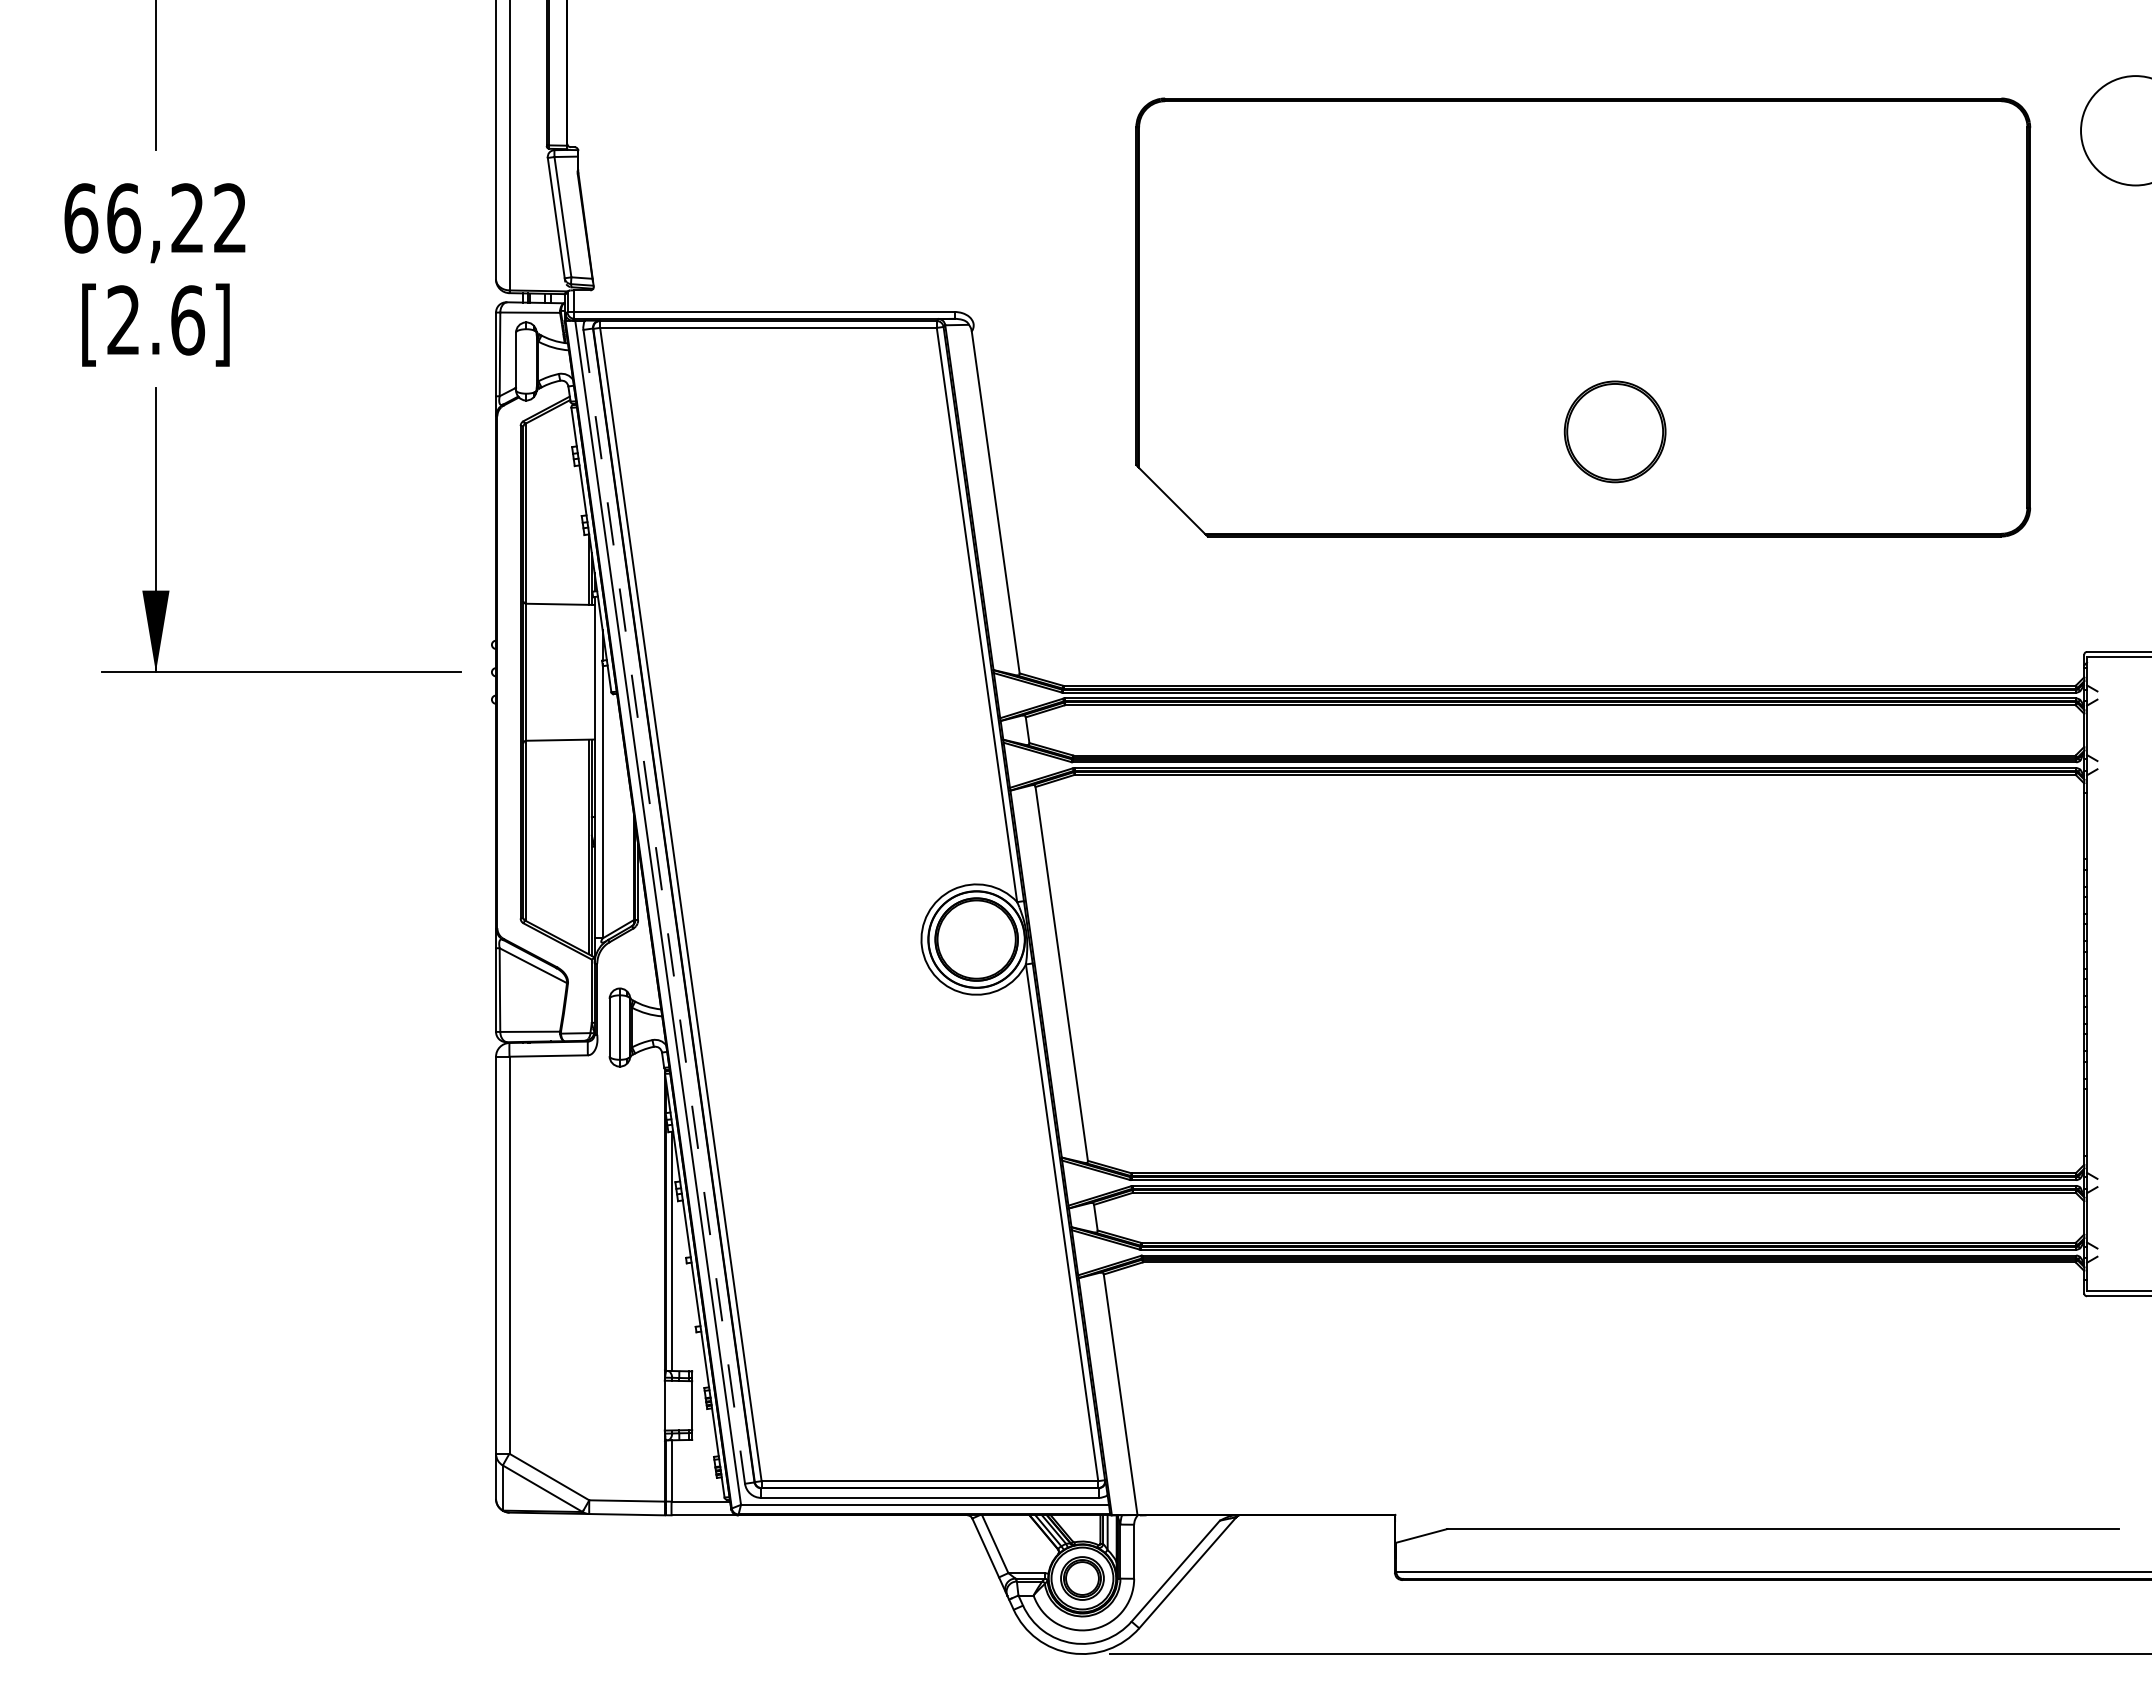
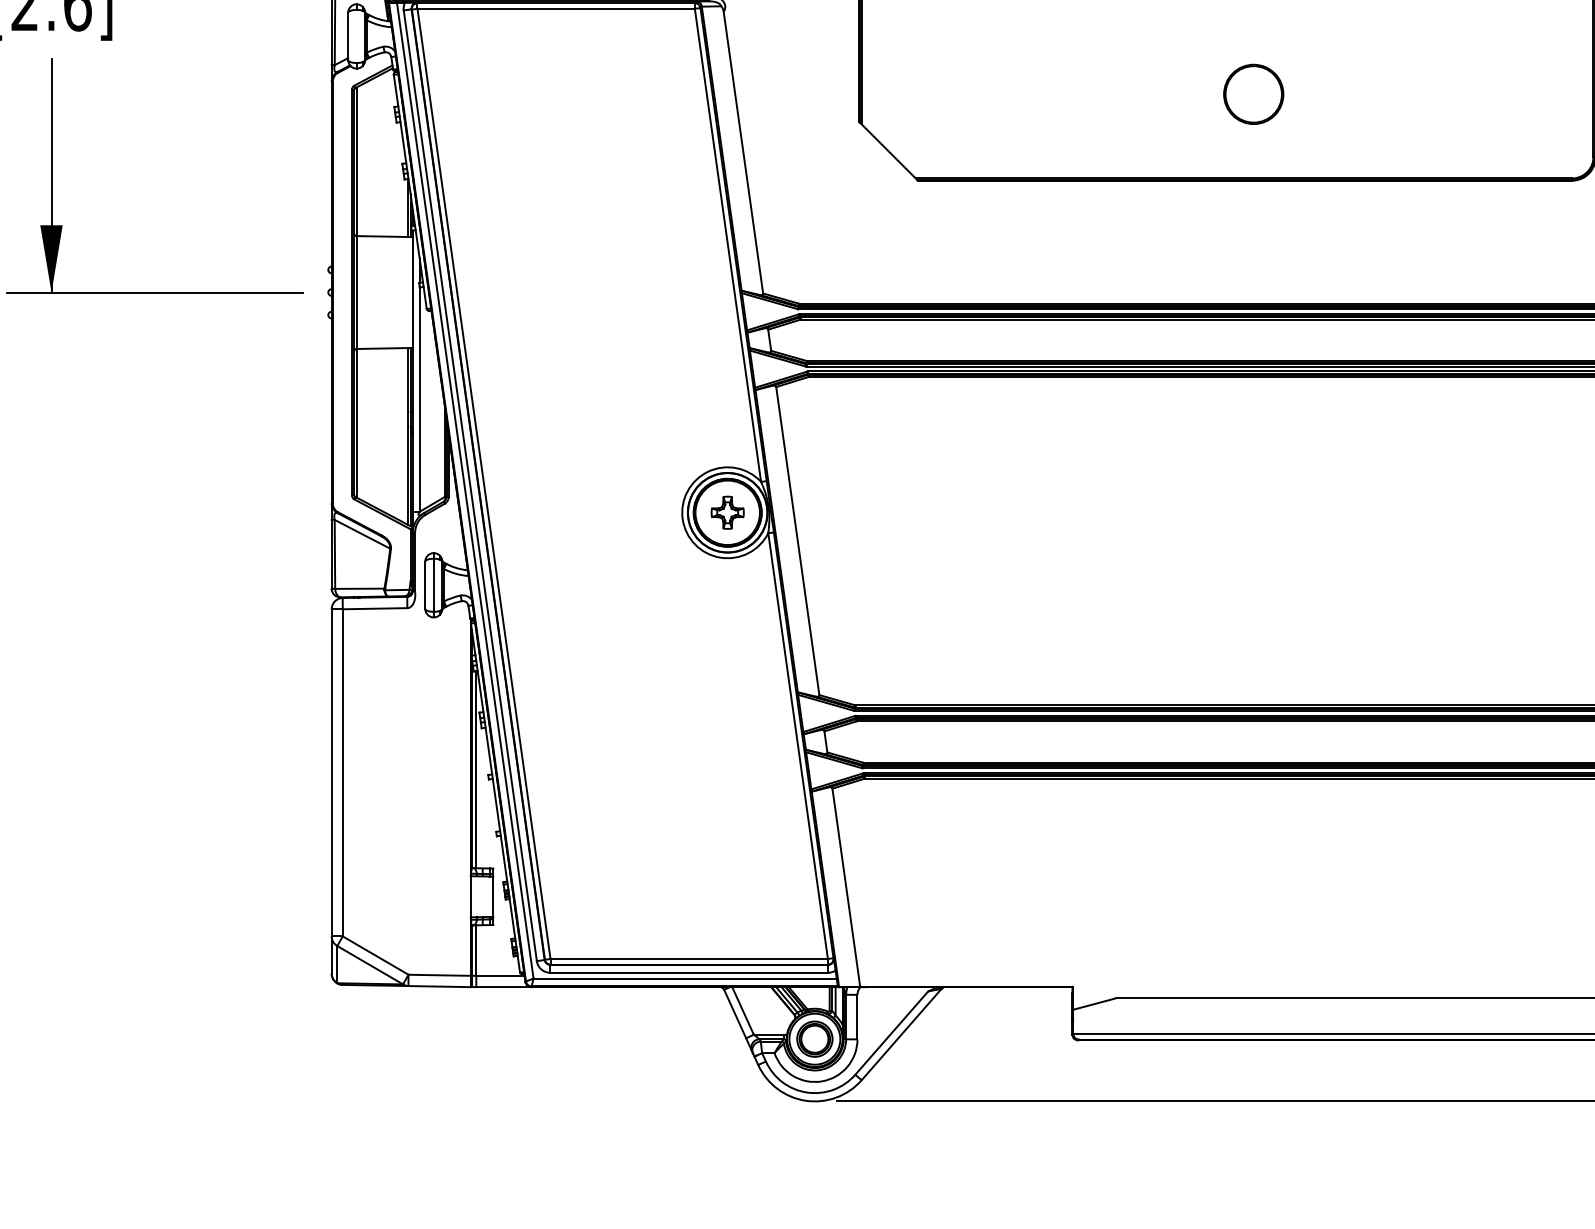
part: (1614, 431) -> (1253, 94), size x0.71
line: (664, 906) -> (470, 485), dashed -> solid
part: (976, 939) -> (727, 512), added

